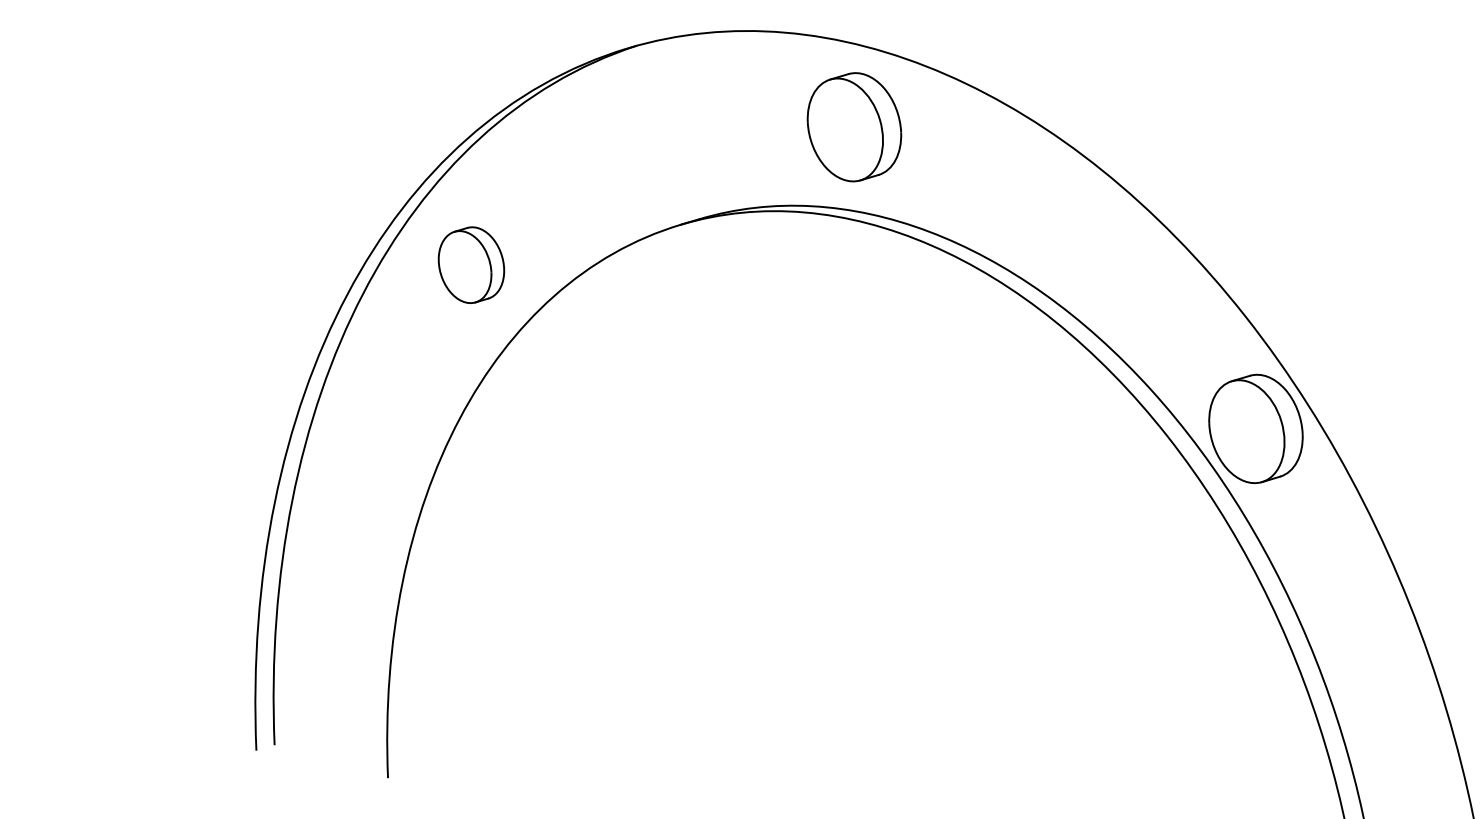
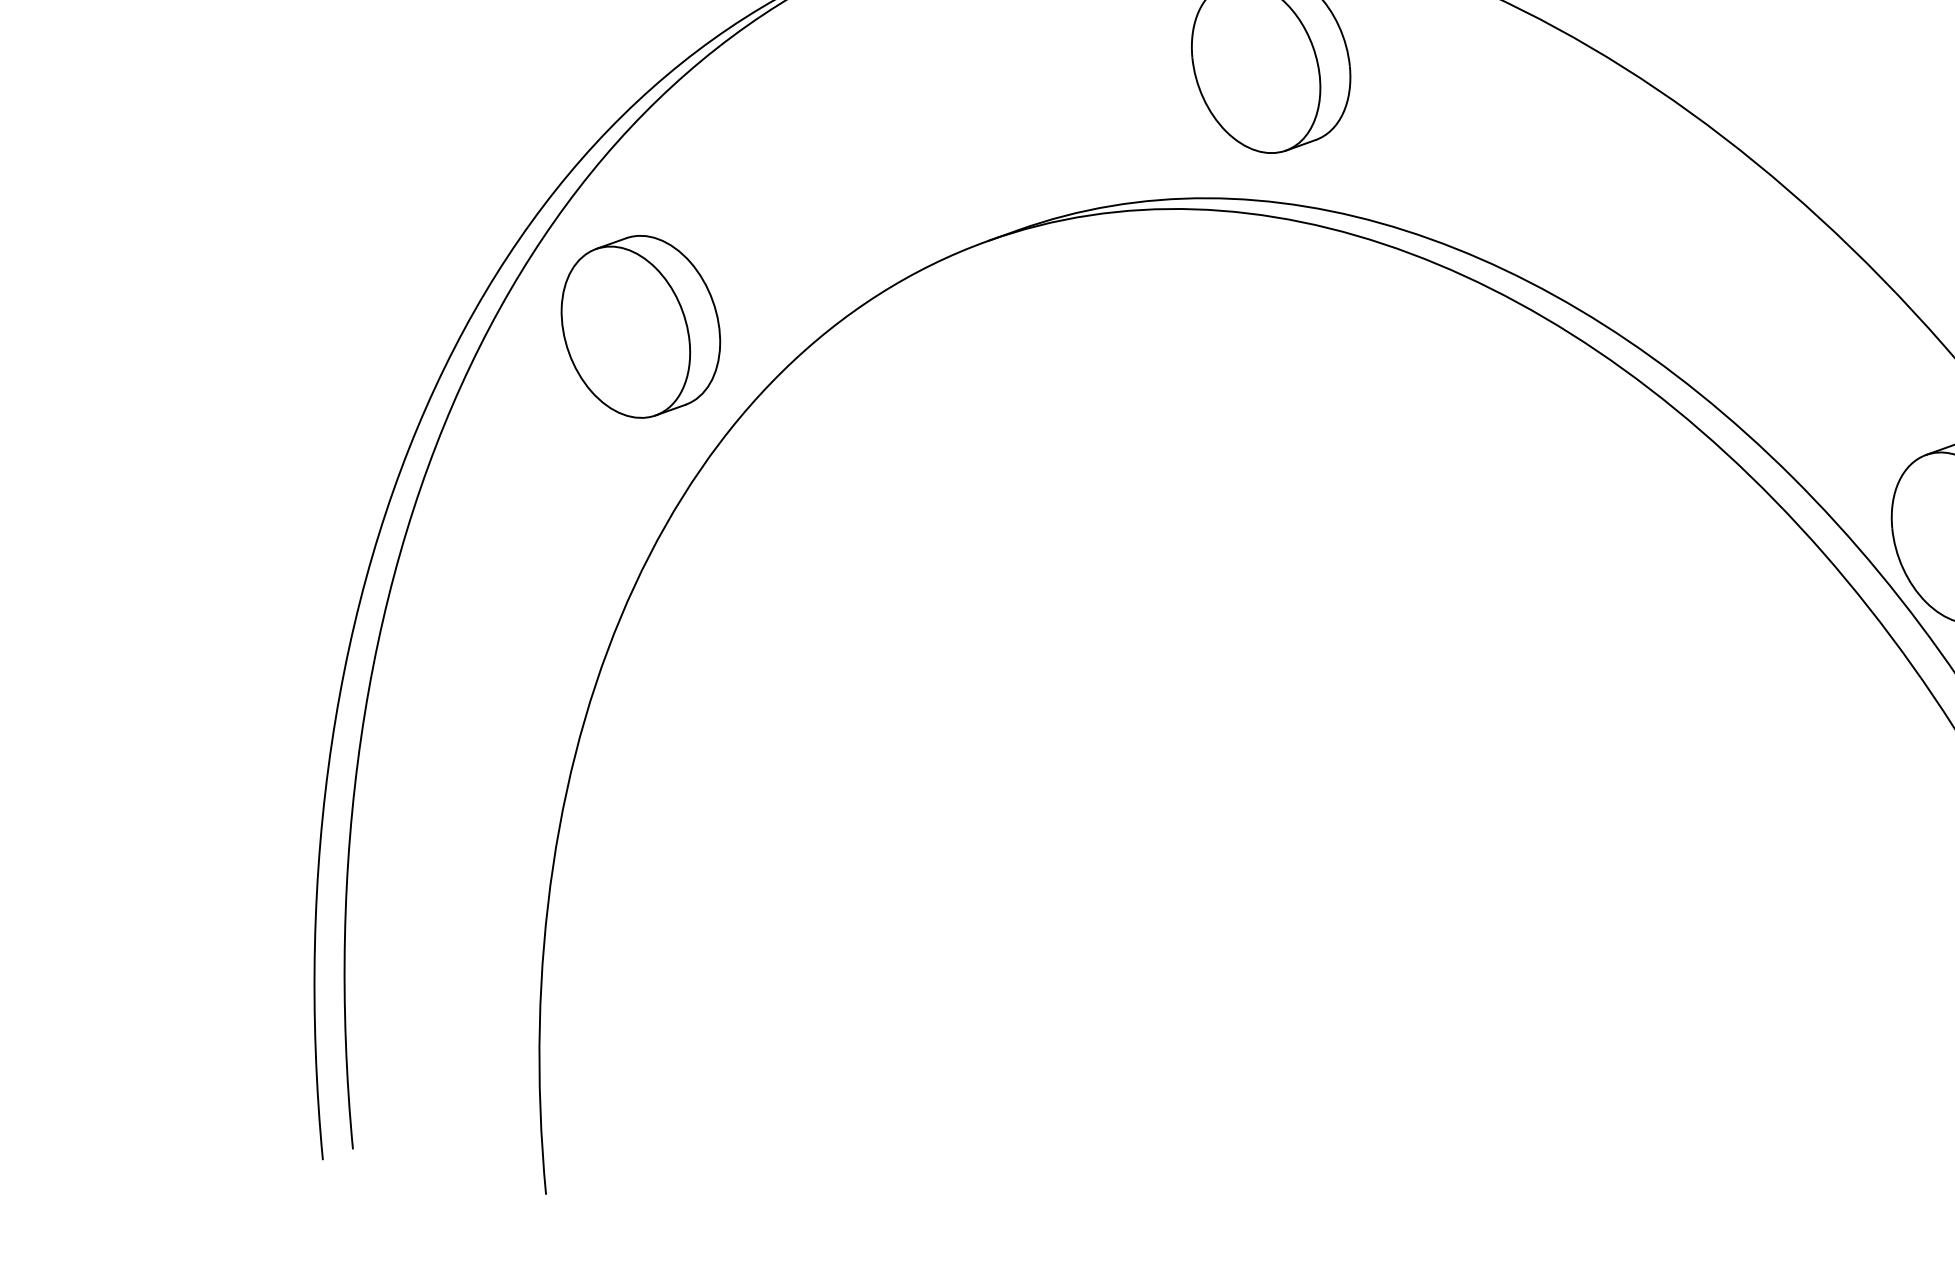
part: (471, 265) -> (641, 327), size x1.43

